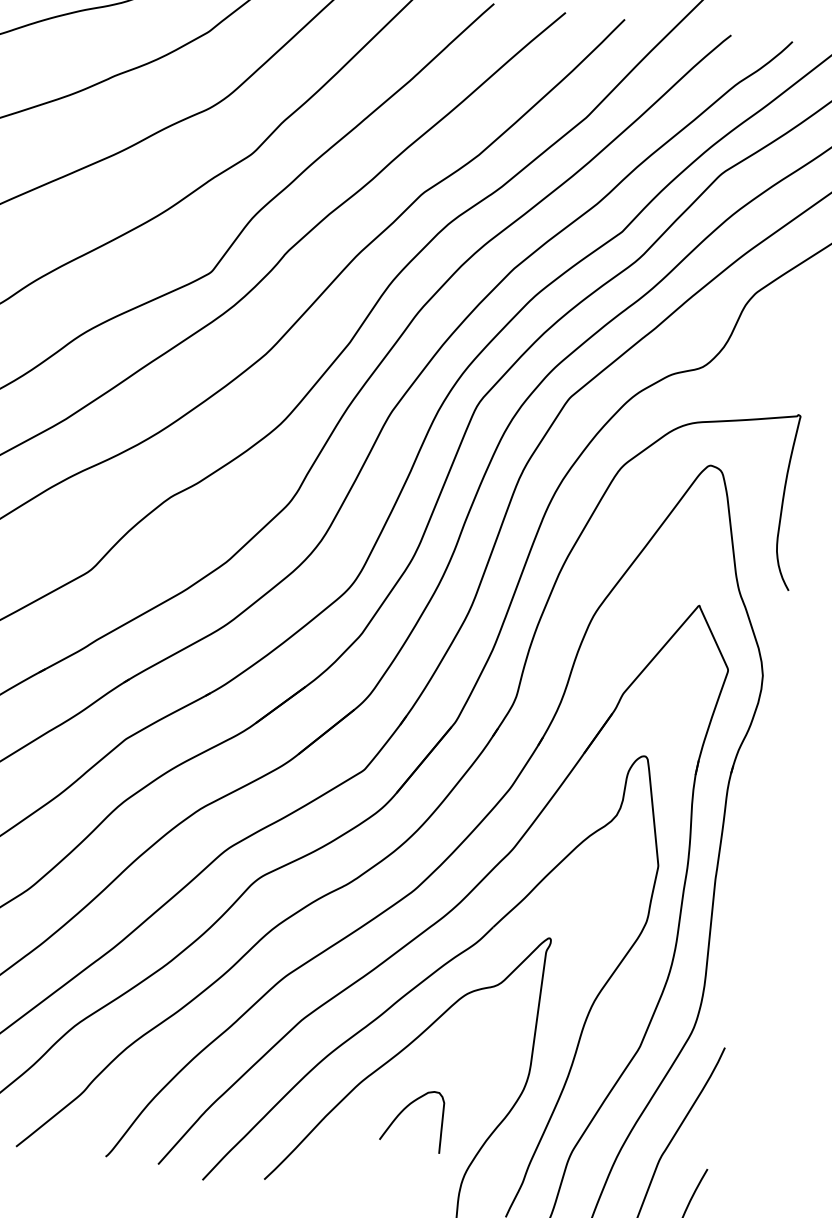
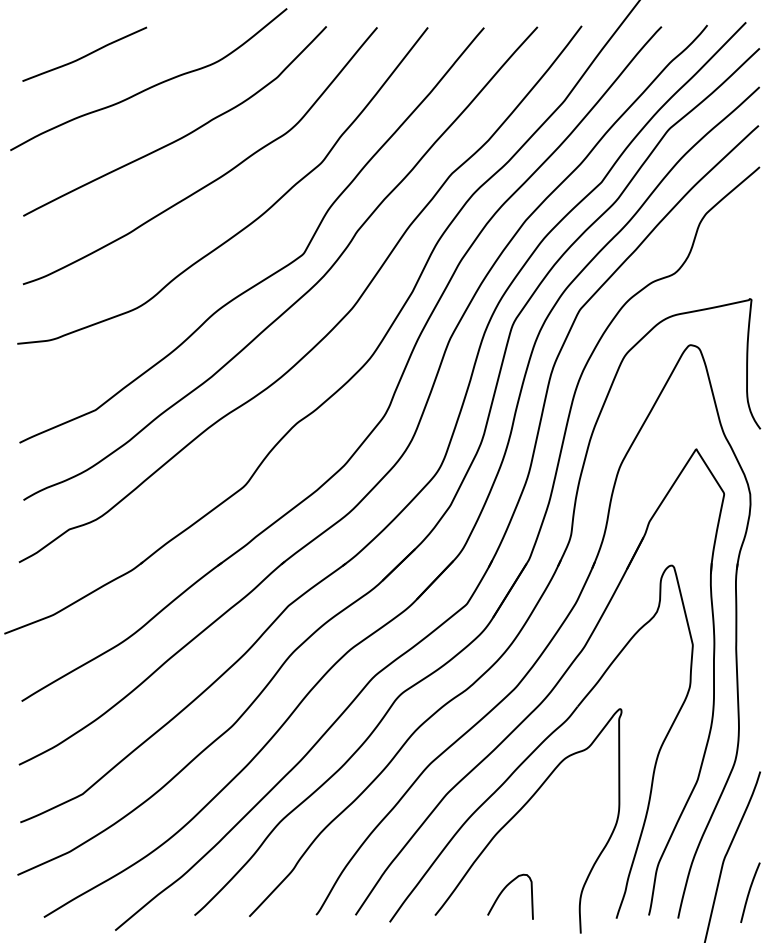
curve: (406, 1109) -> (504, 890), moved

